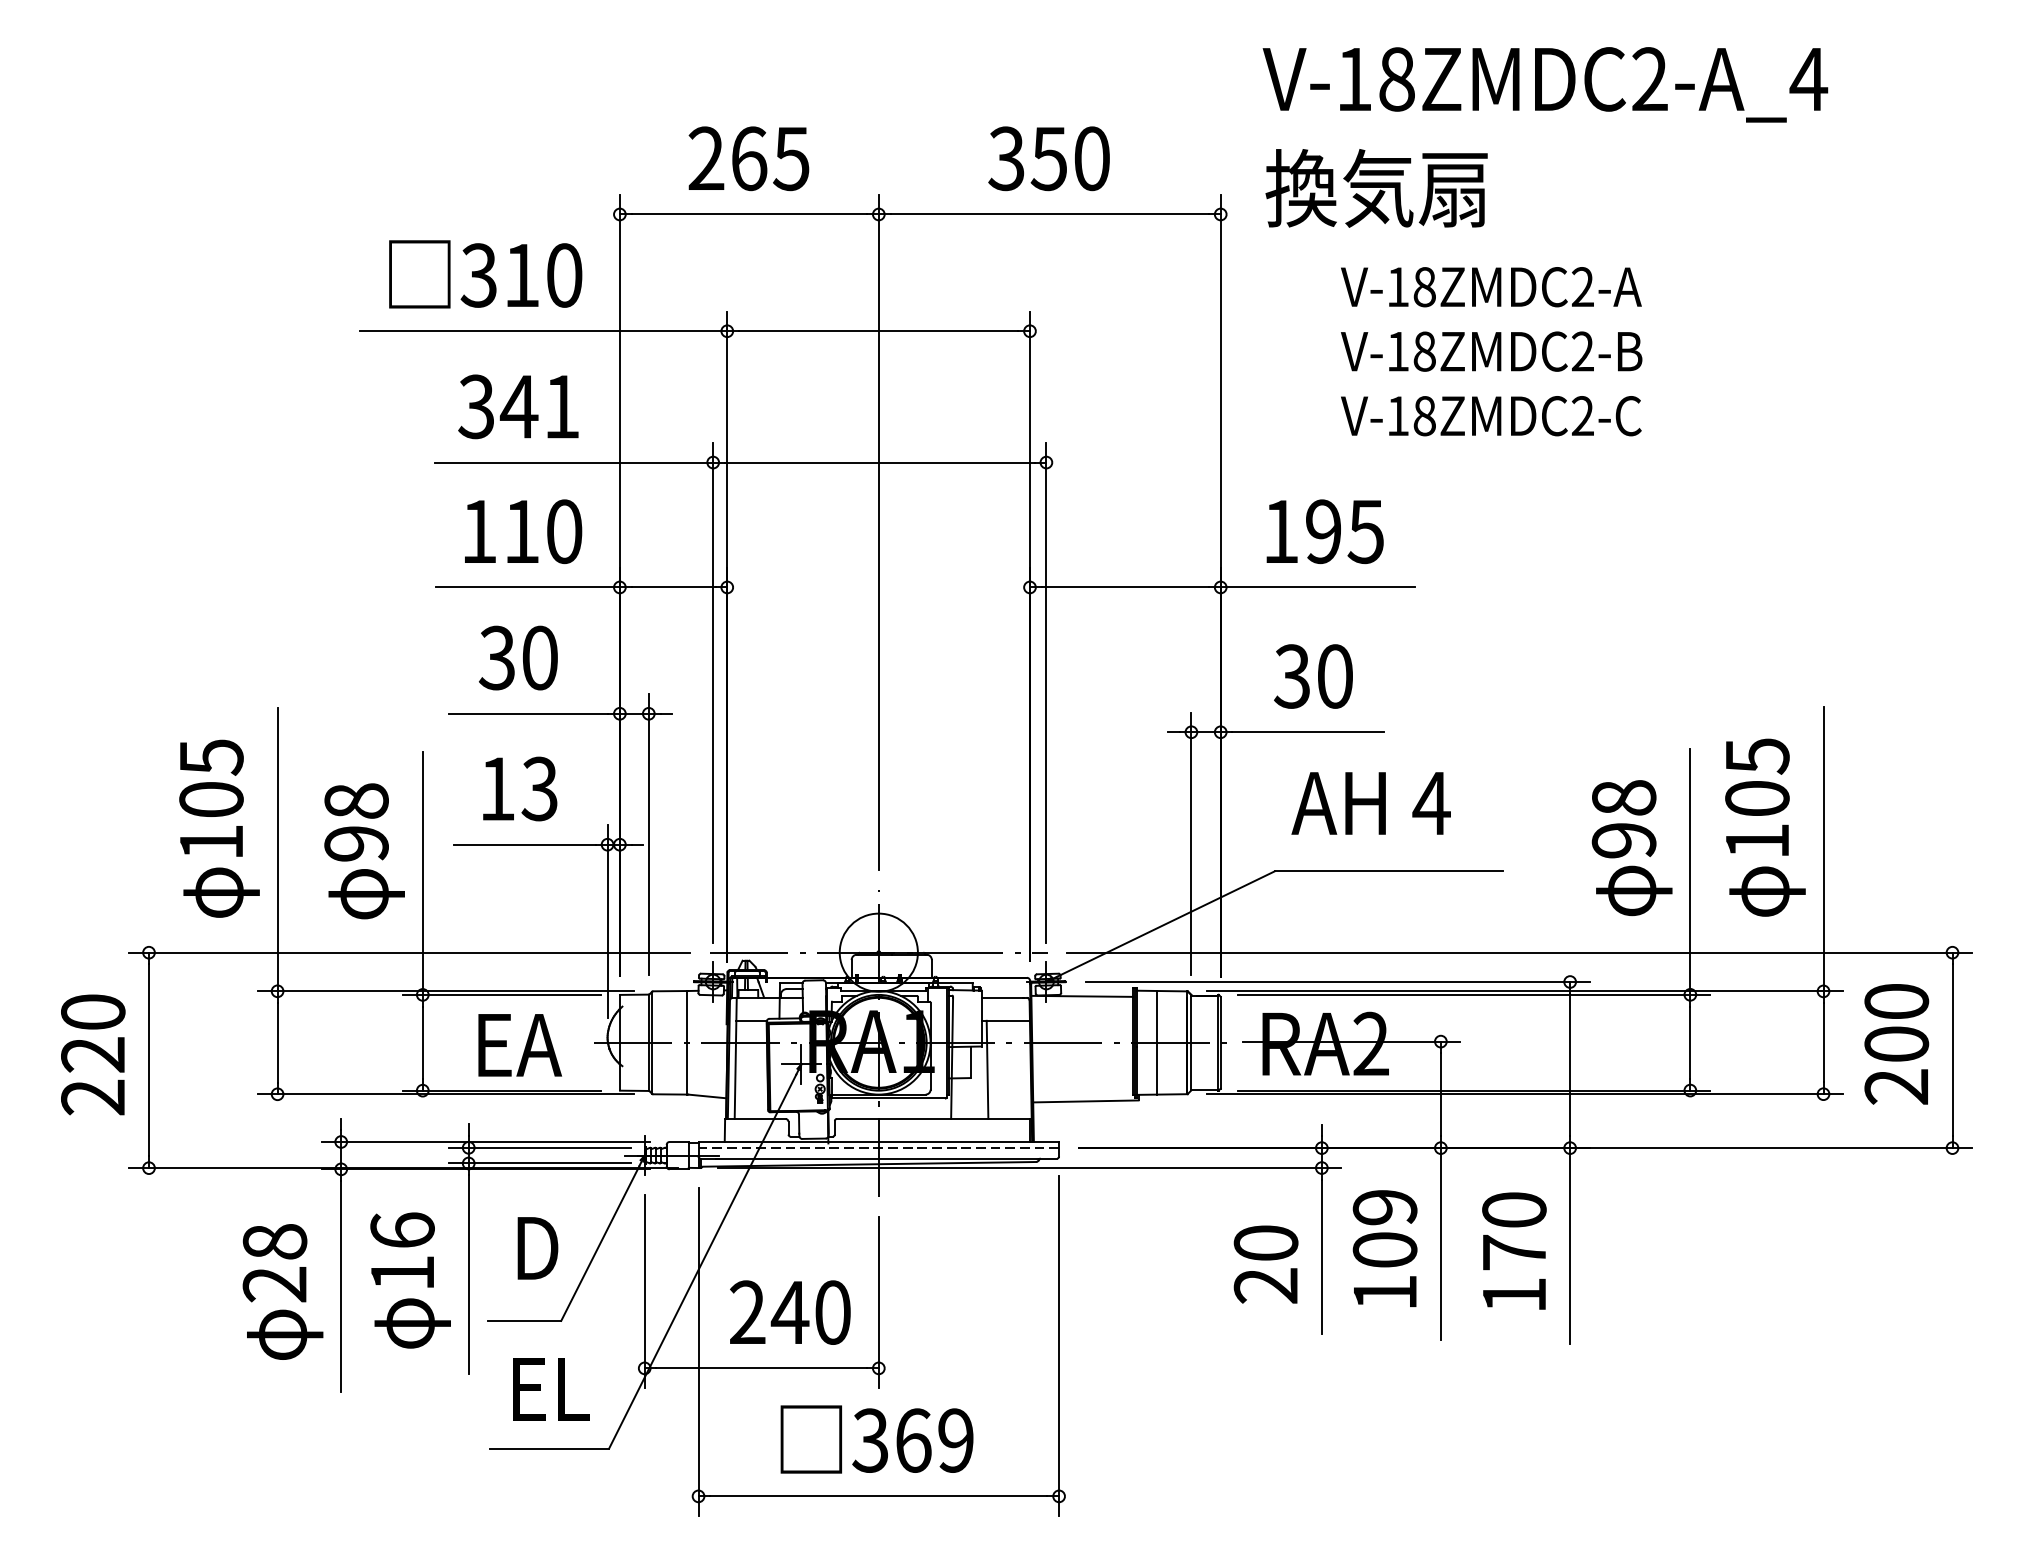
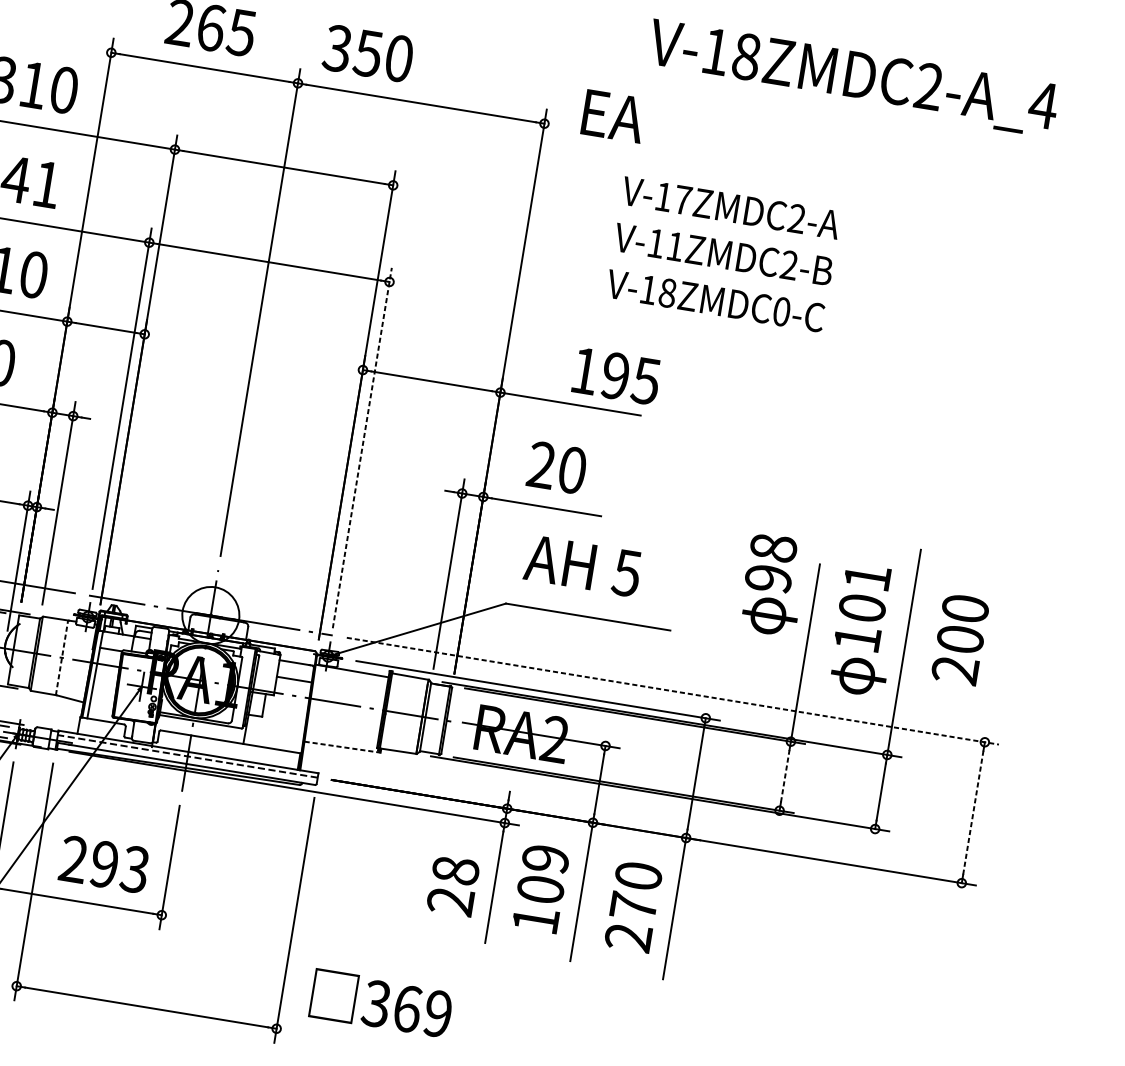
text: (1545, 84) -> (853, 78), moved
text: (1048, 158) -> (367, 53), moved
text: (1376, 188) -> (659, 123), 換気扇 -> EA
text: (1424, 287) -> (682, 200), V-18ZMDC2-A -> V-17ZMDC2-A
text: (1424, 351) -> (675, 246), V-18ZMDC2-B -> V-11ZMDC2-B
text: (1582, 416) -> (781, 312), V-18ZMDC2-C -> V-18ZMDC0-C
text: (1324, 531) -> (616, 376), moved
text: (1292, 676) -> (541, 465), 30 -> 20
line: (1046, 692) -> (362, 447), solid -> dashed
text: (1757, 756) -> (867, 577), 105 -> 101
text: (1431, 803) -> (626, 573), 4 -> 5
text: (1631, 848) -> (772, 585), moved
line: (1520, 952) -> (673, 691), solid -> dashed
line: (687, 1042) -> (62, 657), solid -> dashed
line: (1157, 1042) -> (401, 713), removed
line: (1690, 1042) -> (785, 776), solid -> dashed
text: (1896, 1044) -> (960, 639), moved
line: (1952, 1050) -> (973, 812), solid -> dashed
line: (987, 1069) -> (275, 712), removed
line: (1085, 1101) -> (342, 747), solid -> dashed
text: (1265, 1242) -> (455, 870), 20 -> 28
text: (1513, 1295) -> (627, 937), 170 -> 270
text: (810, 1312) -> (119, 866), 240 -> 293
text: (876, 1439) -> (380, 1003), moved

